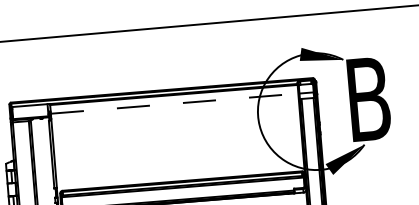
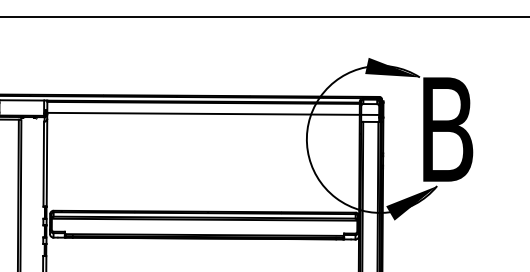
line: (175, 103) -> (204, 113), dashed -> solid

